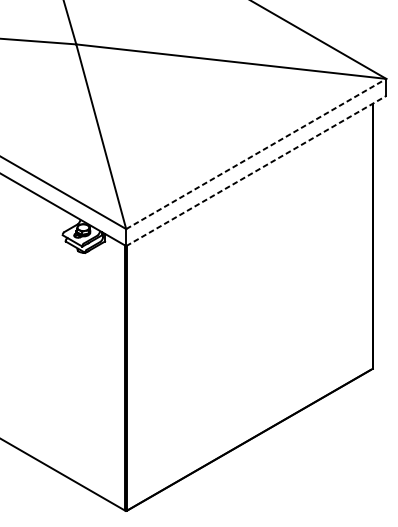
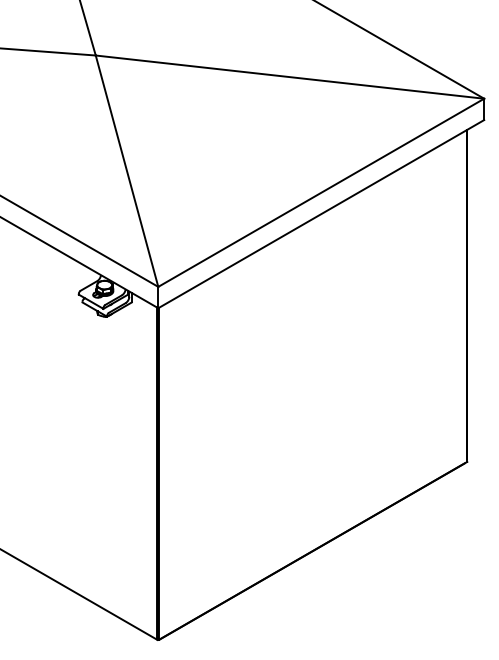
line: (256, 153) -> (321, 192), dashed -> solid
line: (256, 170) -> (321, 213), dashed -> solid

